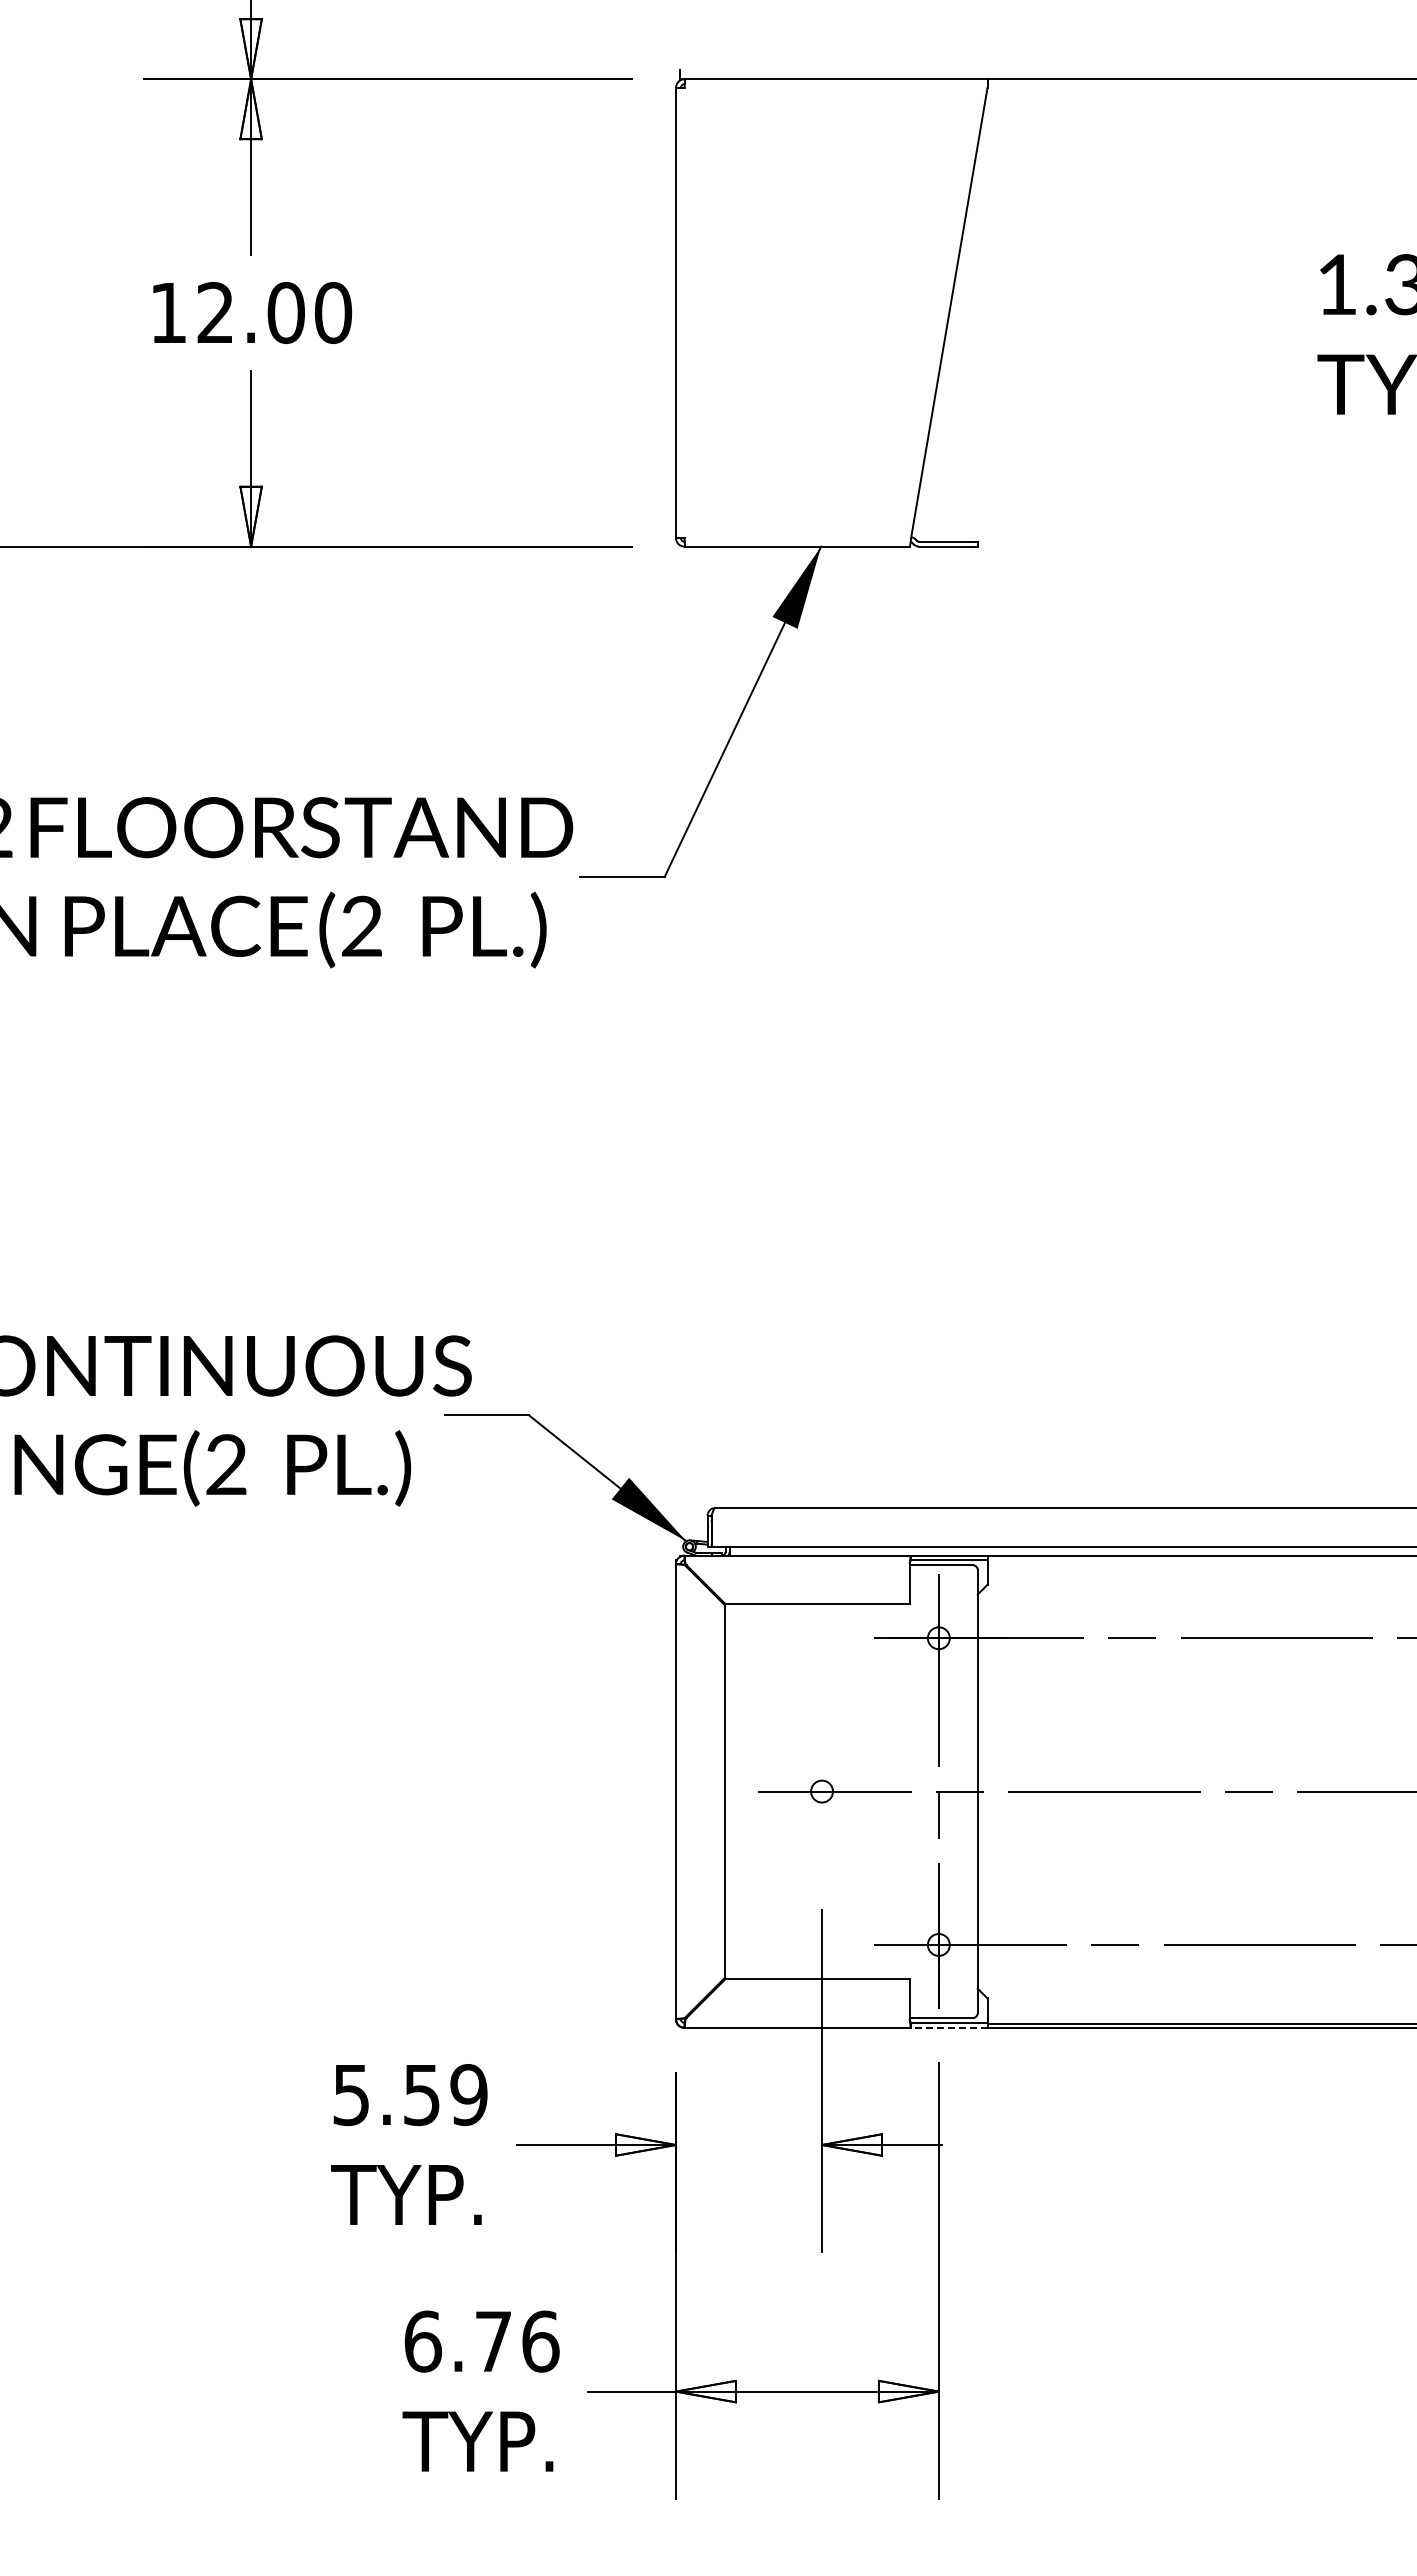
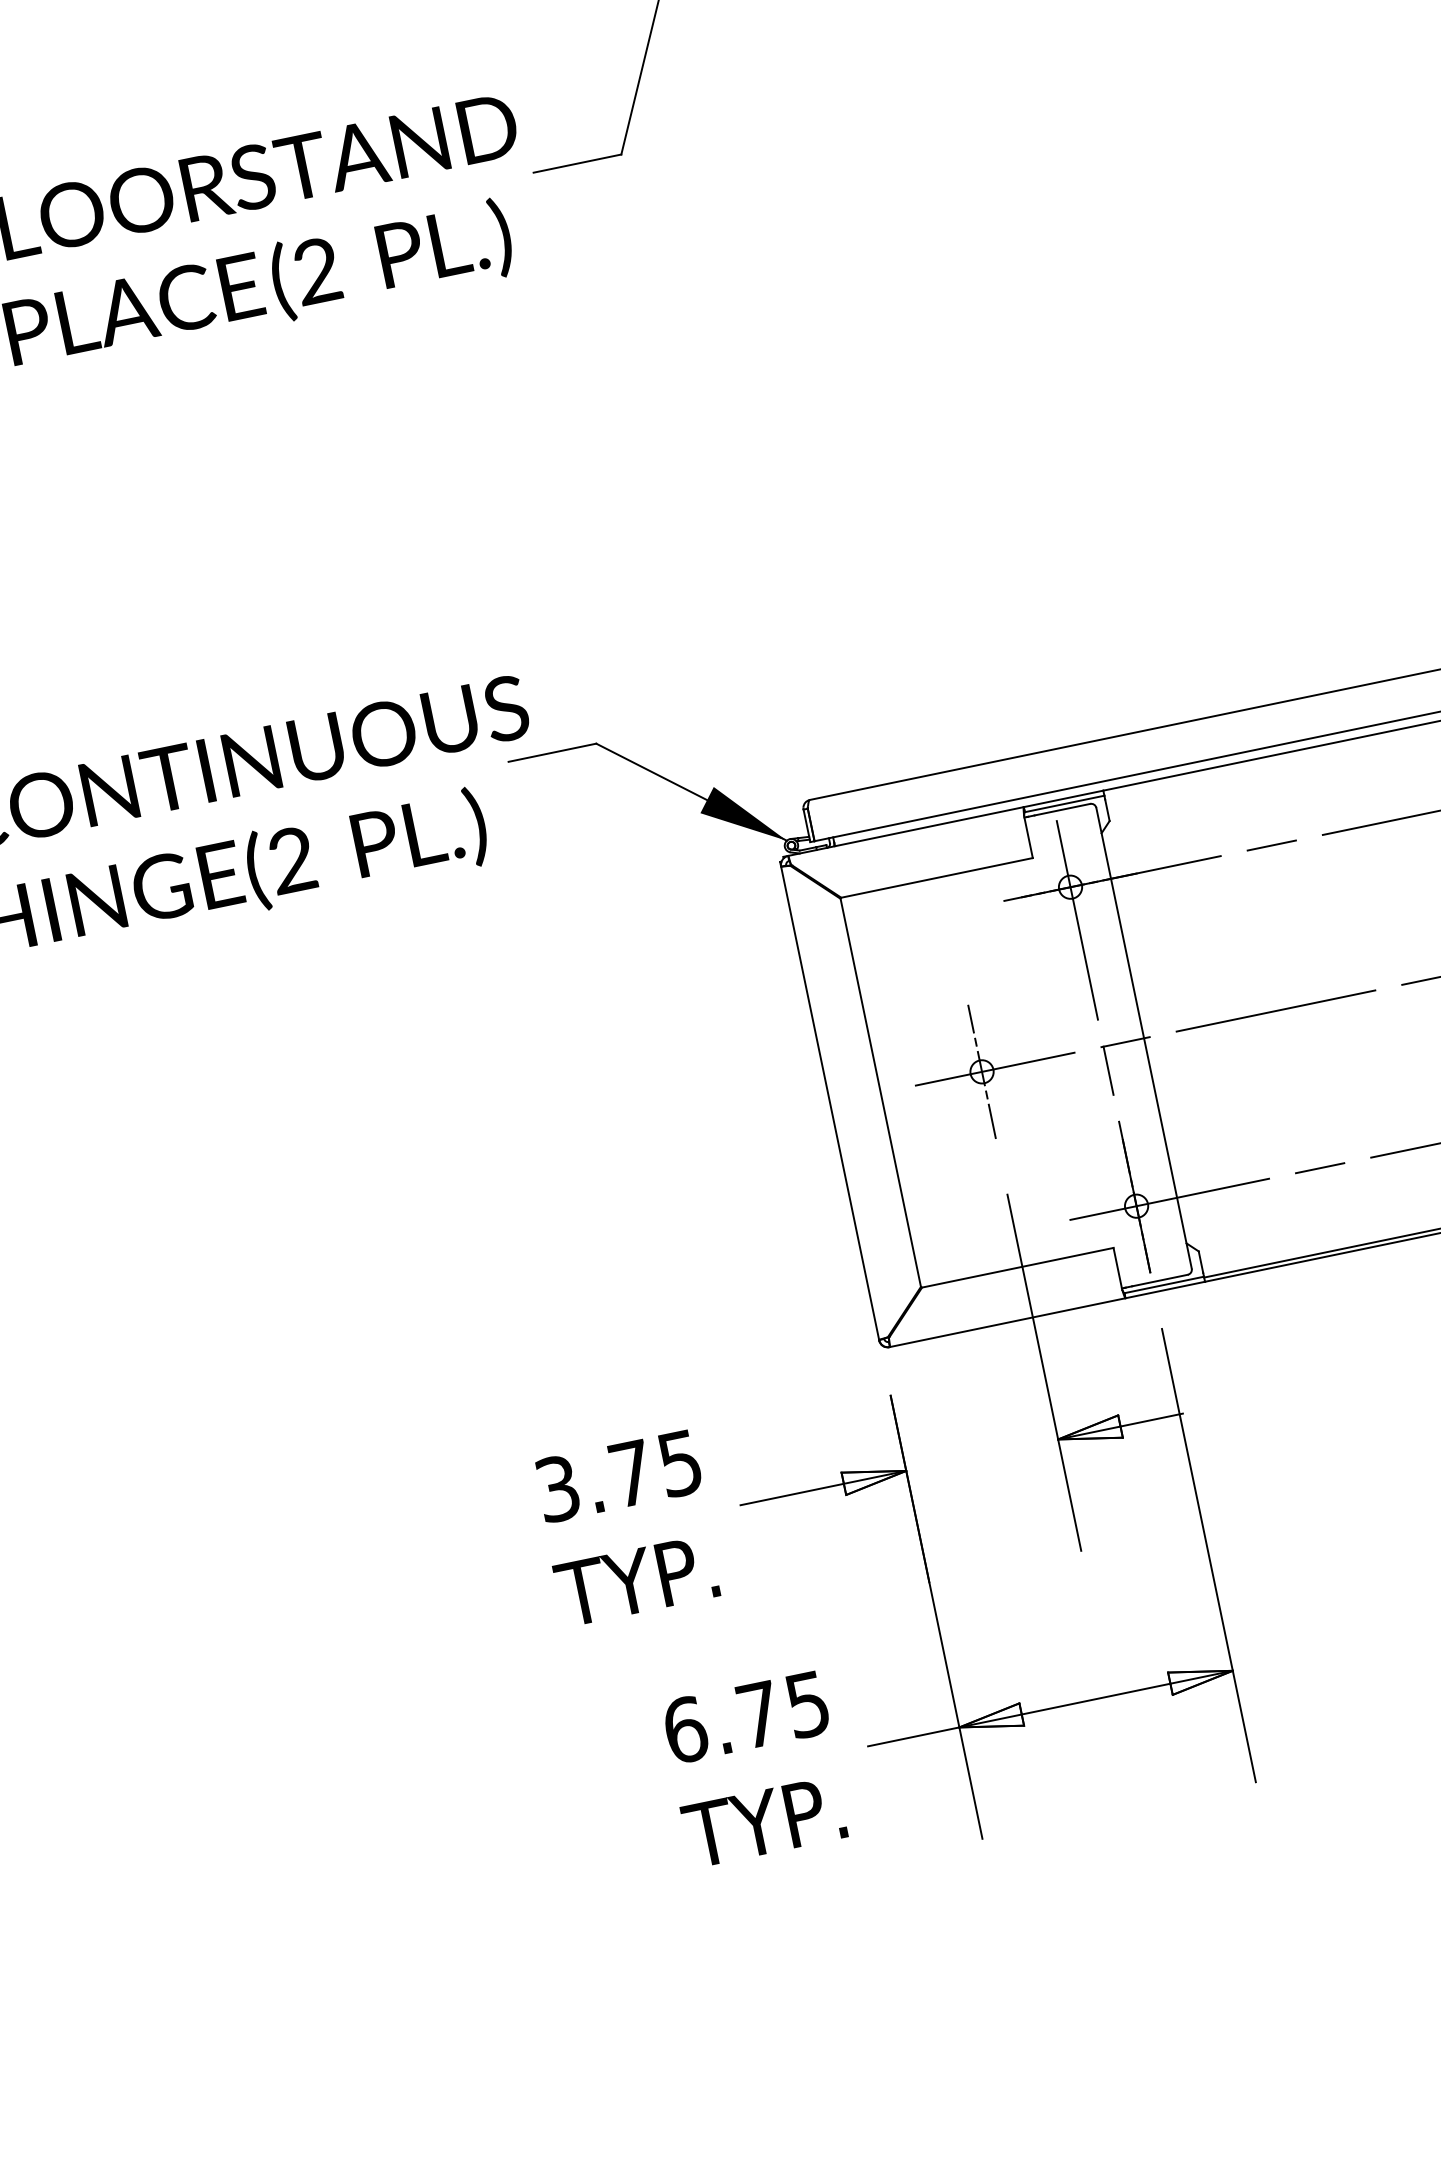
line: (822, 1791) -> (982, 1071), added
line: (948, 2027) -> (1164, 1290), dashed -> solid
text: (410, 2095) -> (619, 1476), 5.59 -> 3.75
text: (540, 2341) -> (807, 1704), 6.76 -> 6.75

